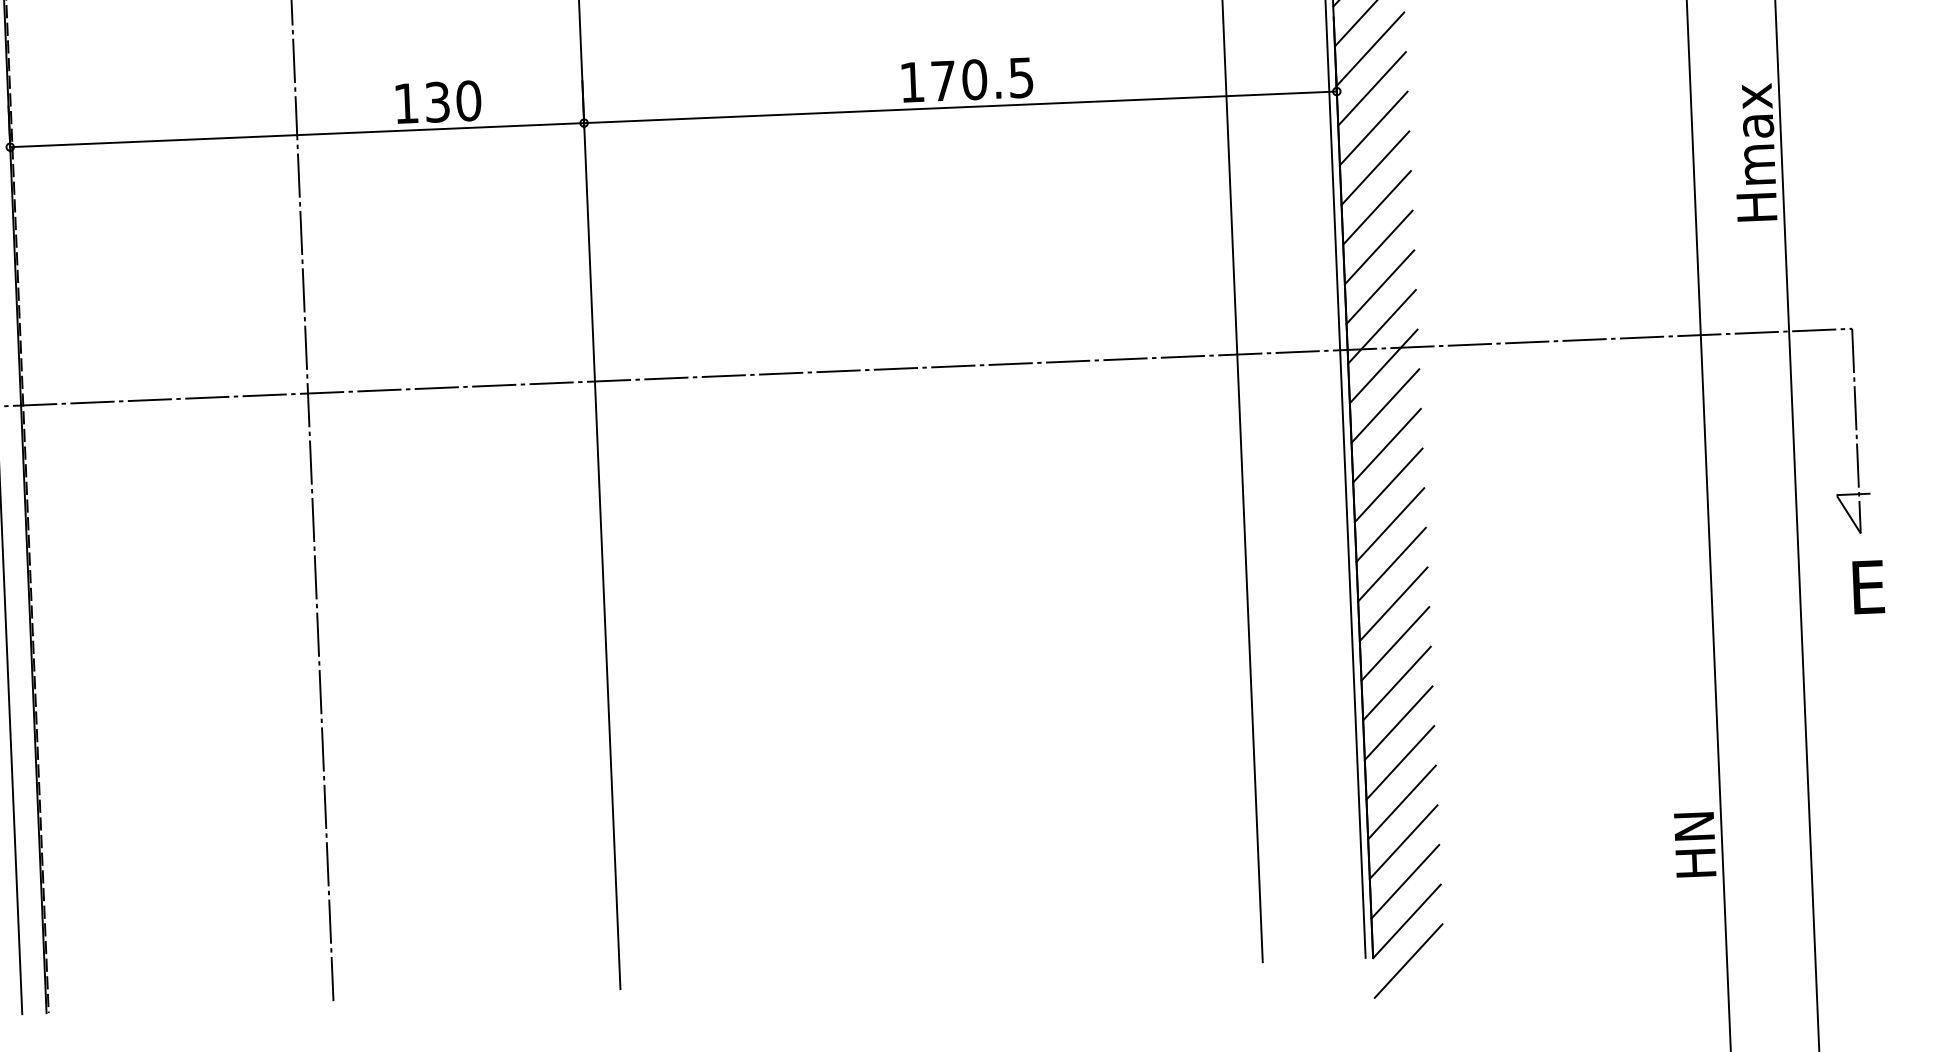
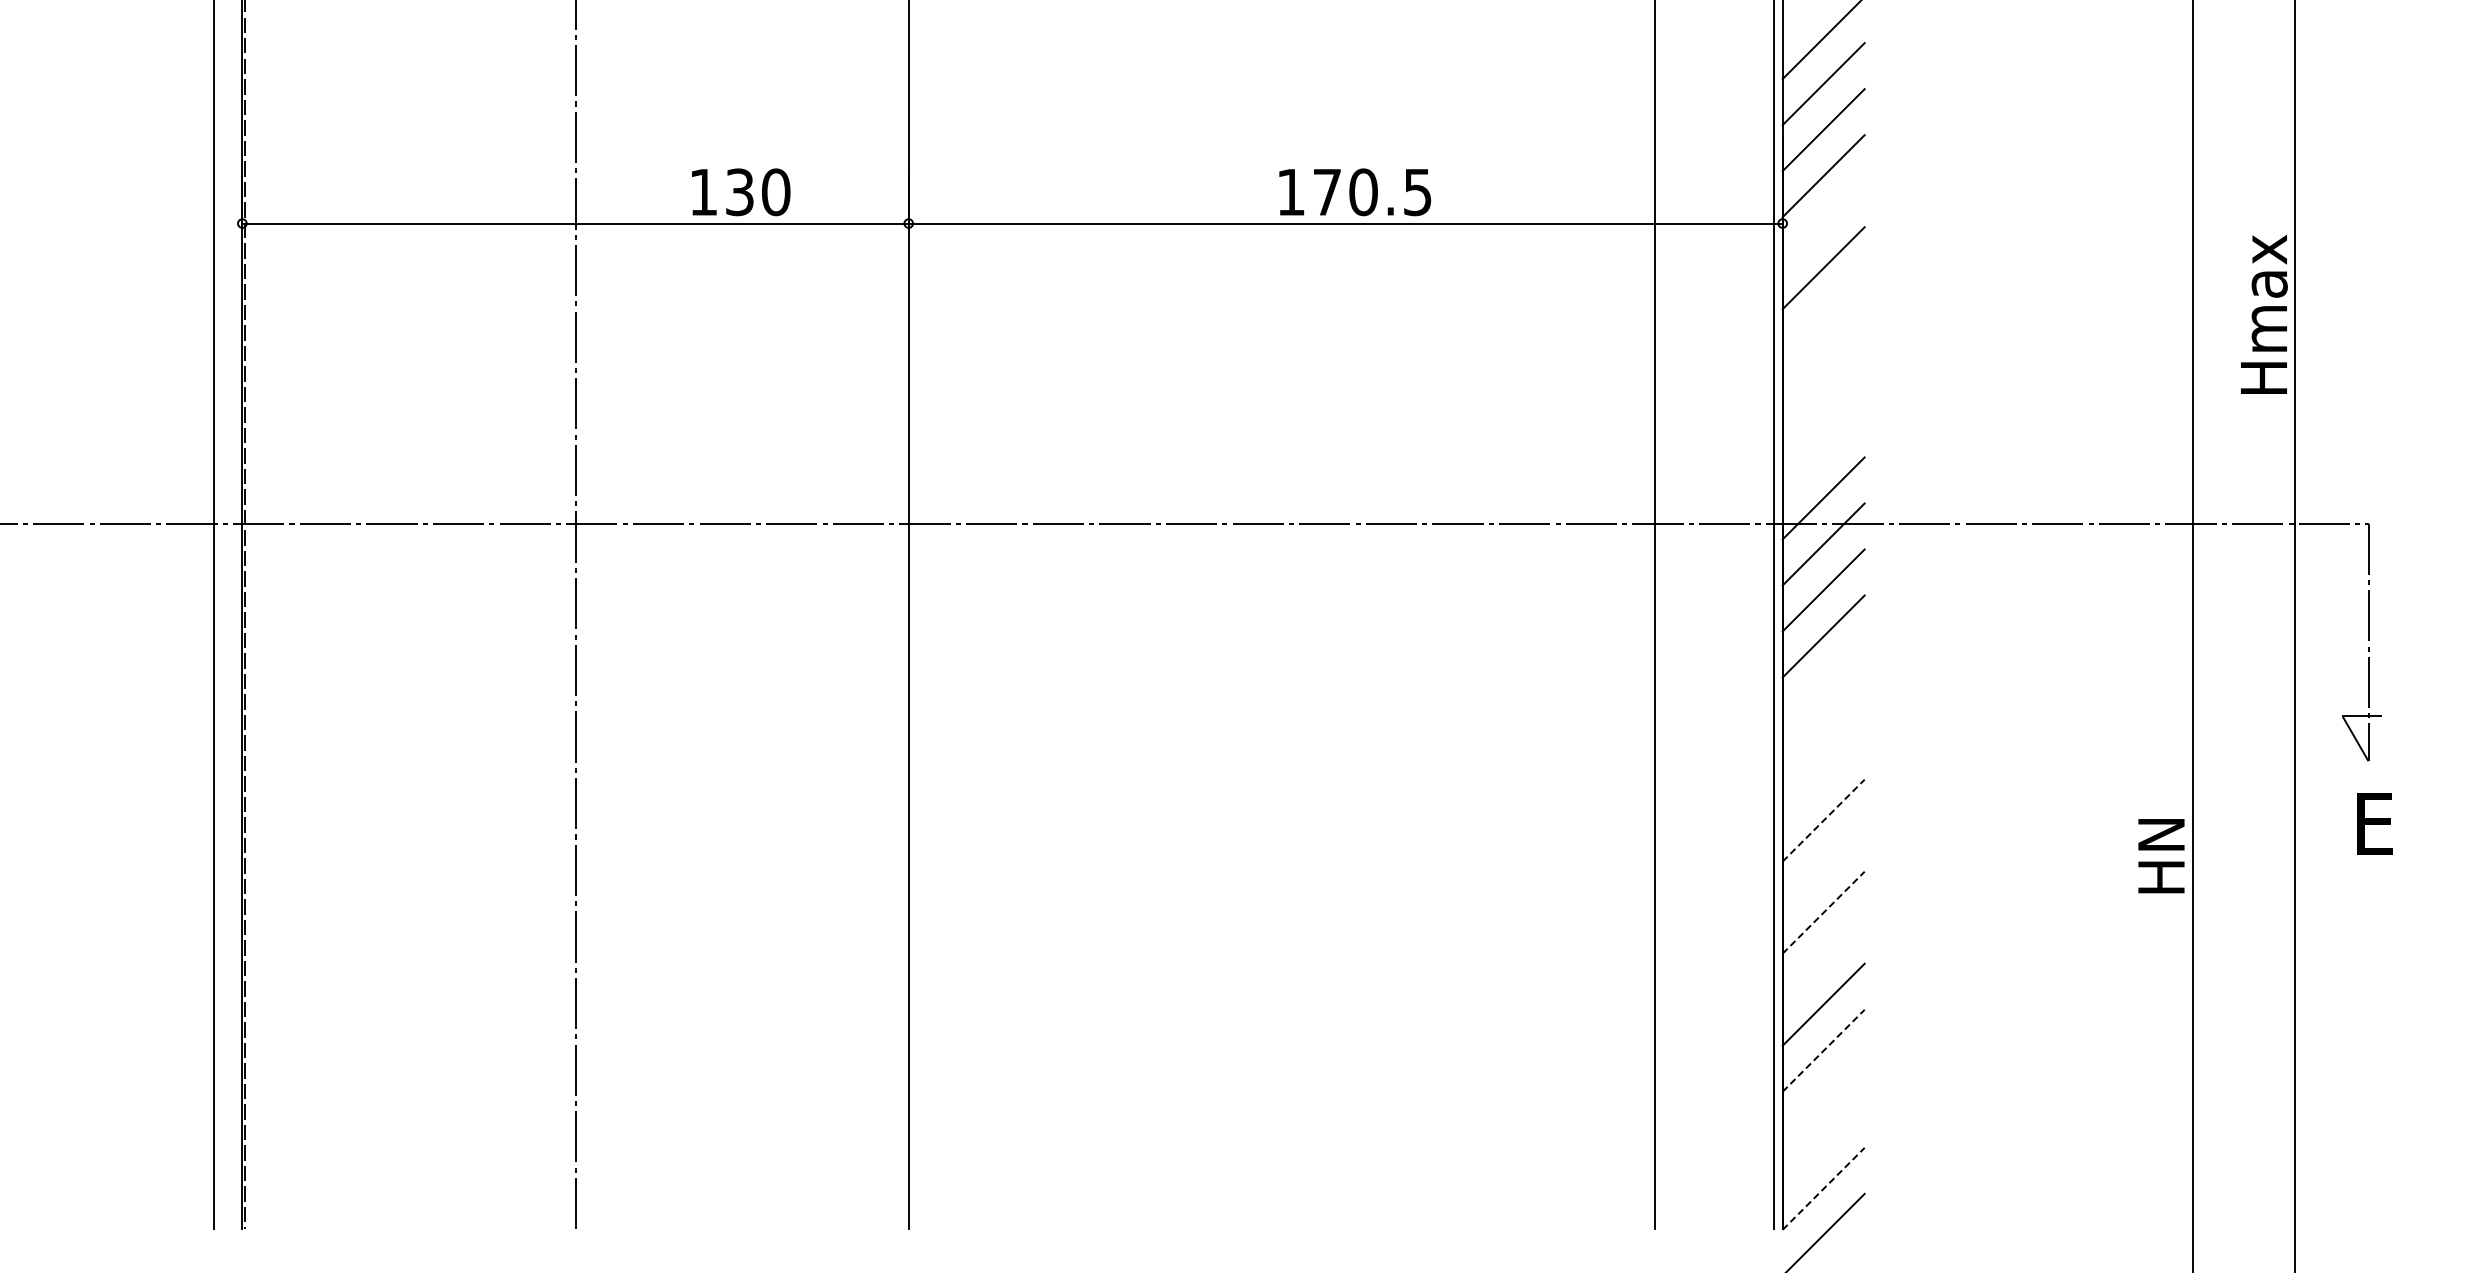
line: (1371, 89) -> (1823, 222), removed
line: (1375, 168) -> (1823, 314), removed
line: (1376, 208) -> (1823, 360), removed
line: (1378, 247) -> (1823, 406), removed
line: (1380, 287) -> (1823, 452), removed
line: (1388, 485) -> (1823, 682), removed
line: (1390, 524) -> (1823, 728), removed
line: (1391, 564) -> (1823, 774), removed
line: (1393, 604) -> (1823, 820), solid -> dashed
line: (1395, 643) -> (1823, 866), removed
line: (1396, 683) -> (1823, 912), solid -> dashed
line: (1398, 723) -> (1823, 958), removed
line: (1401, 802) -> (1823, 1050), solid -> dashed
line: (1403, 841) -> (1823, 1096), removed
text: (1695, 845) -> (2161, 856), moved
line: (1405, 881) -> (1823, 1142), removed
line: (1406, 921) -> (1823, 1188), solid -> dashed

